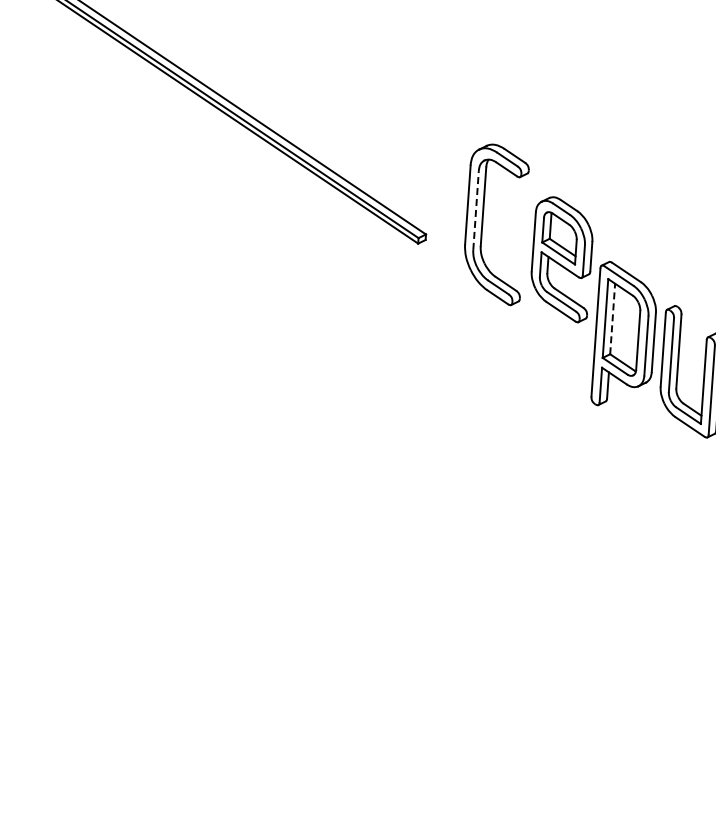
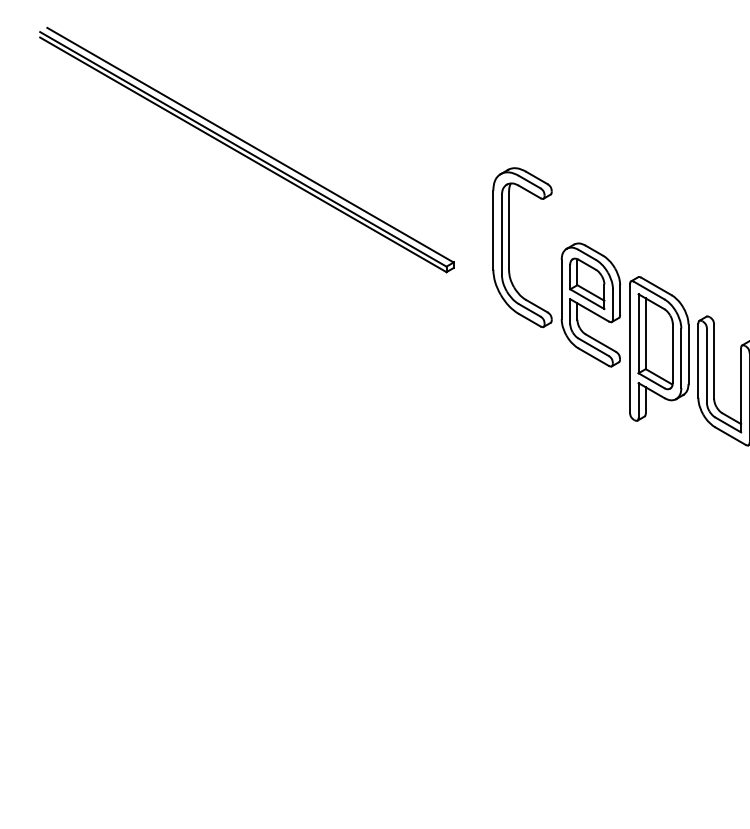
line: (475, 209) -> (501, 234), dashed -> solid
part: (561, 258) -> (590, 304), moved
line: (612, 318) -> (645, 333), dashed -> solid

